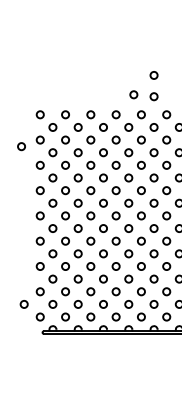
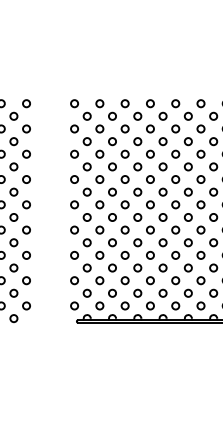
circle: (153, 74) -> (187, 63), removed
circle: (133, 94) -> (167, 83), removed
circle: (153, 96) -> (187, 85), removed
circle: (21, 146) -> (55, 135), removed
circle: (24, 303) -> (58, 292), removed

